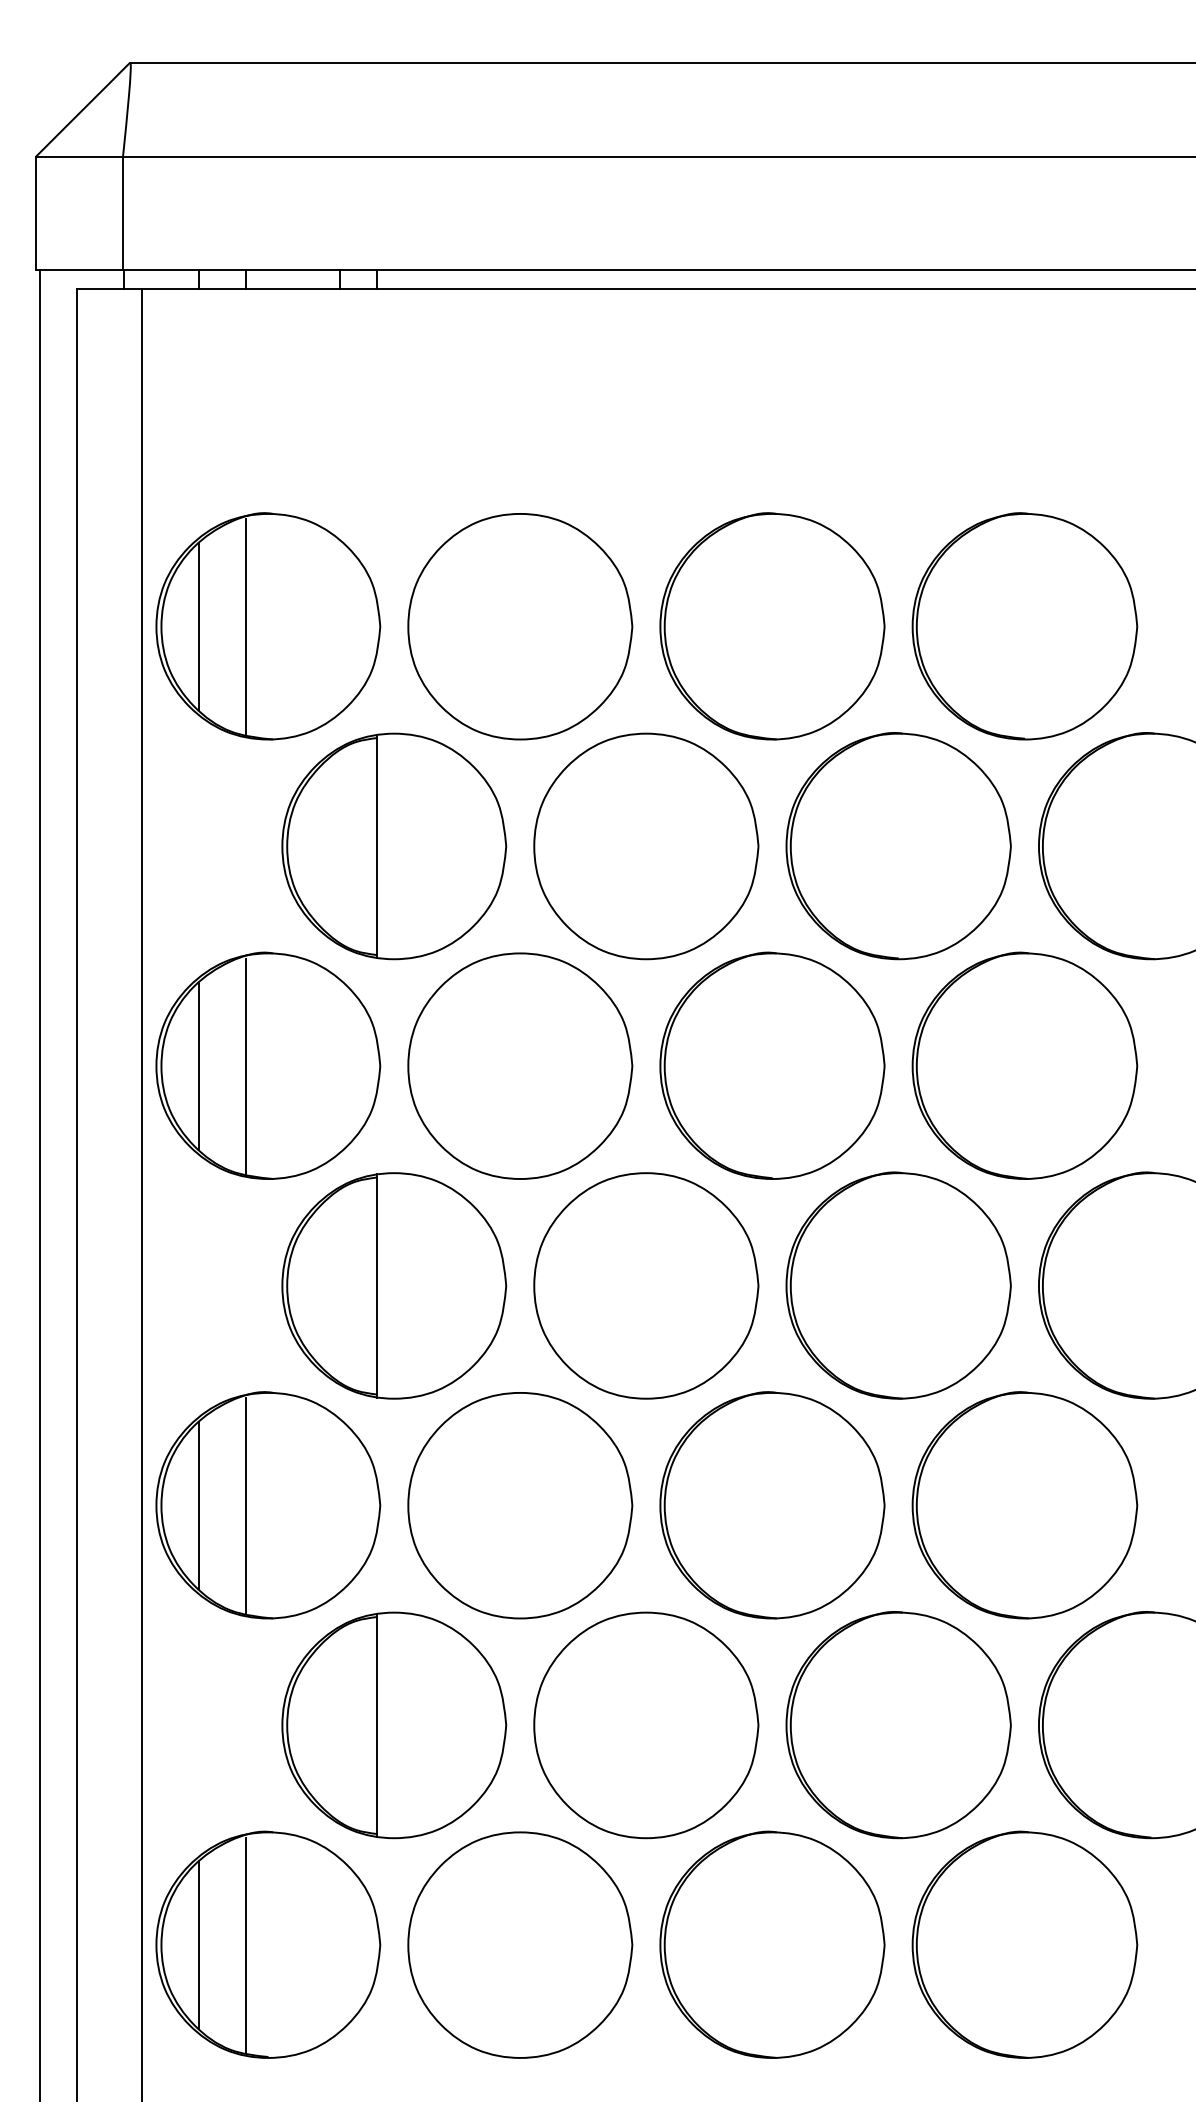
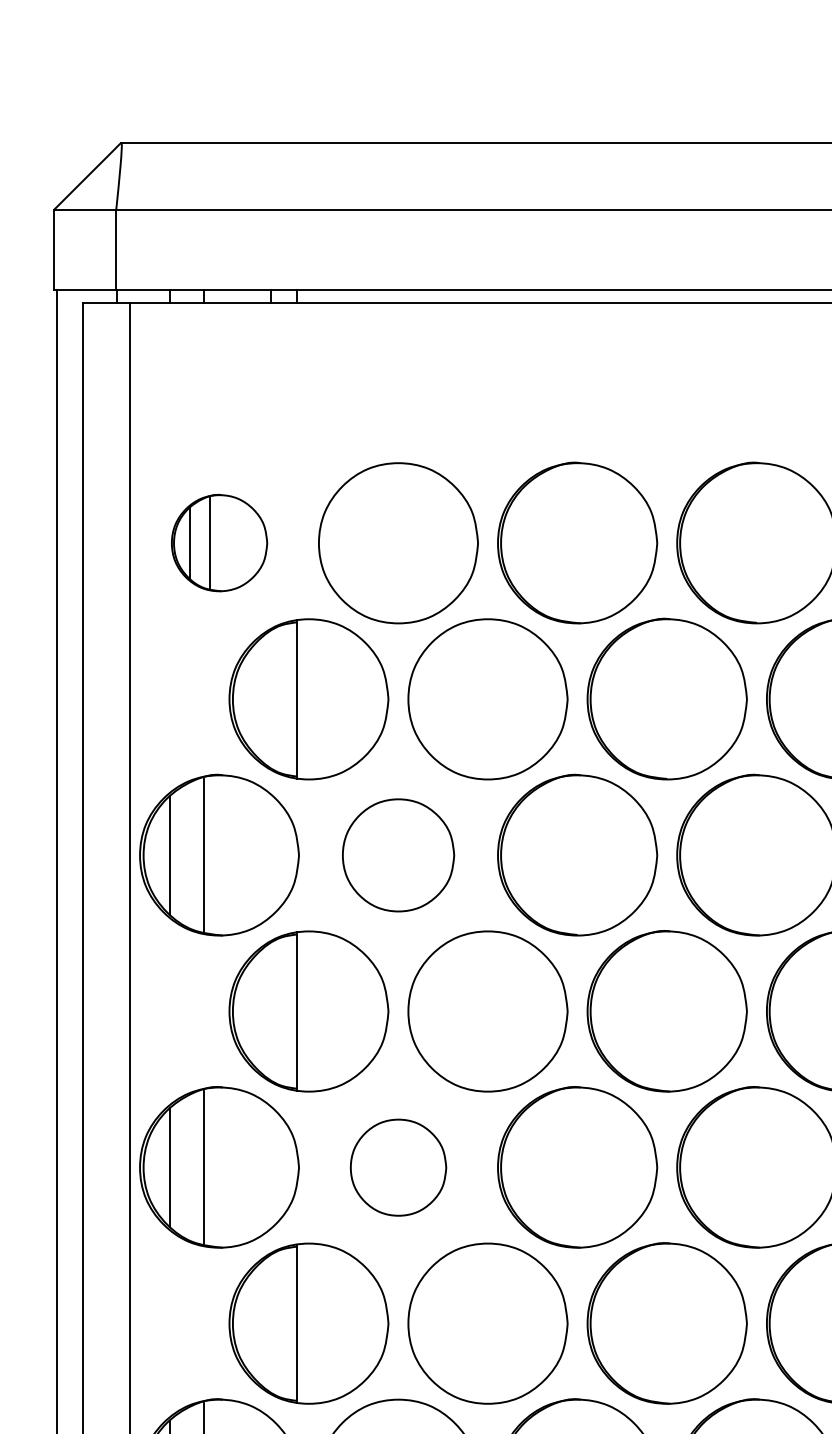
part: (268, 626) -> (219, 543), size x0.6
part: (520, 1065) -> (398, 854), size x0.7
part: (520, 1505) -> (398, 1167), size x0.6

